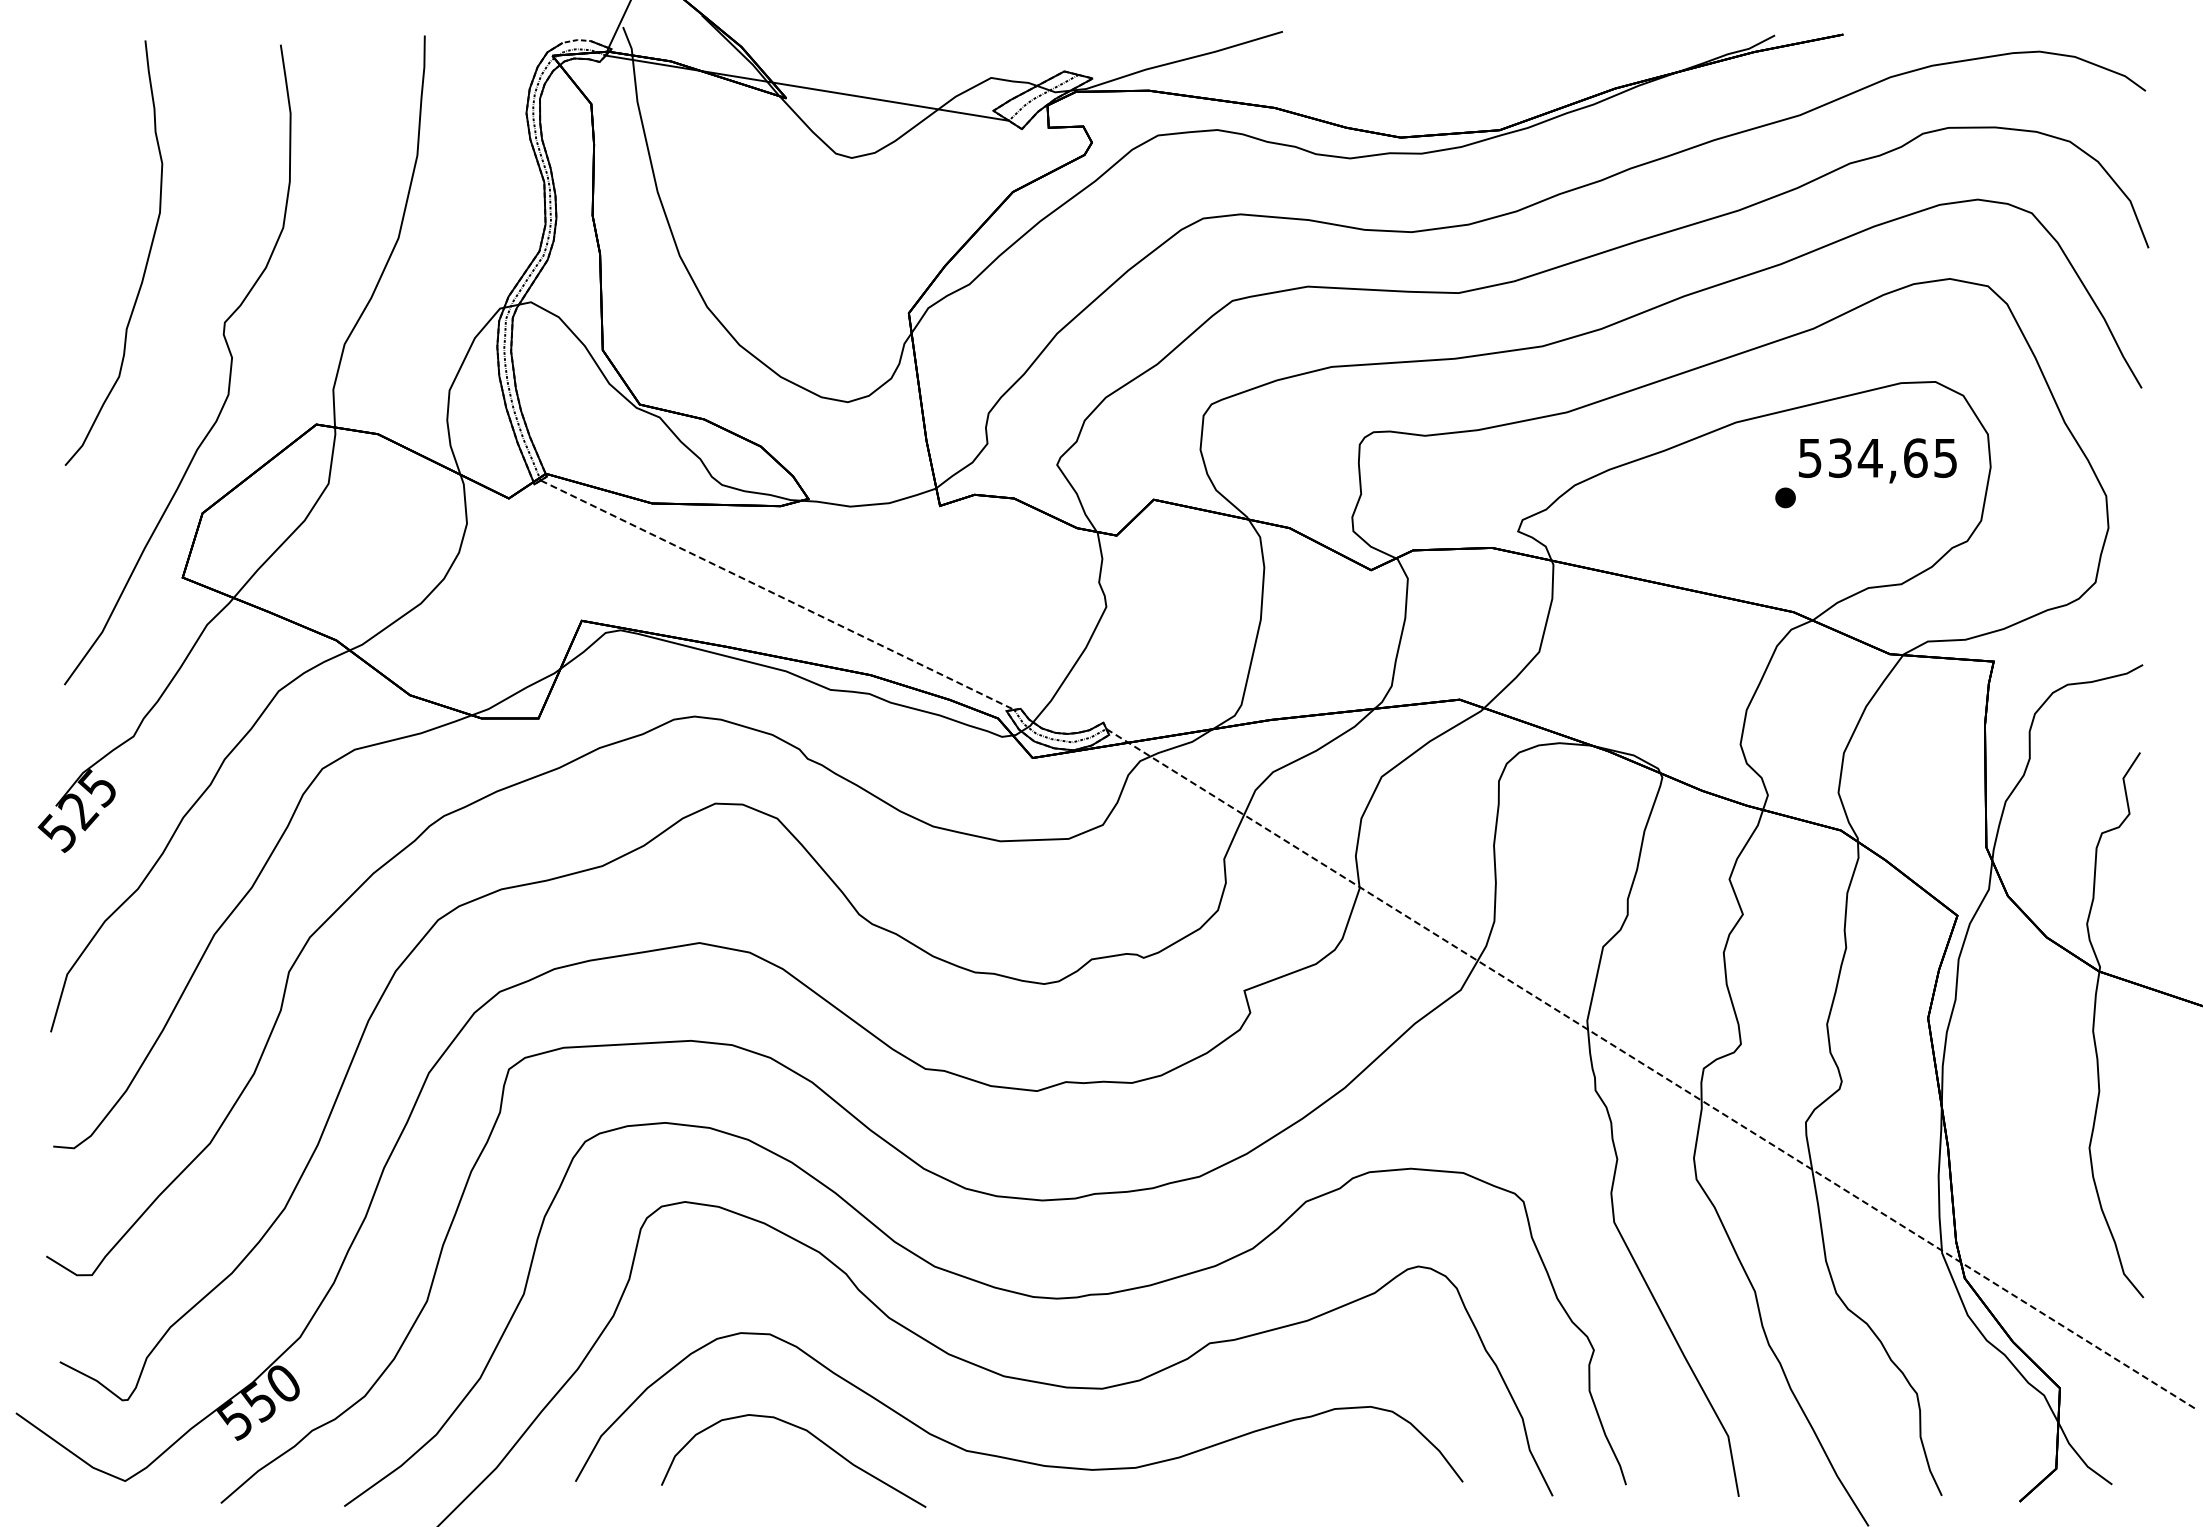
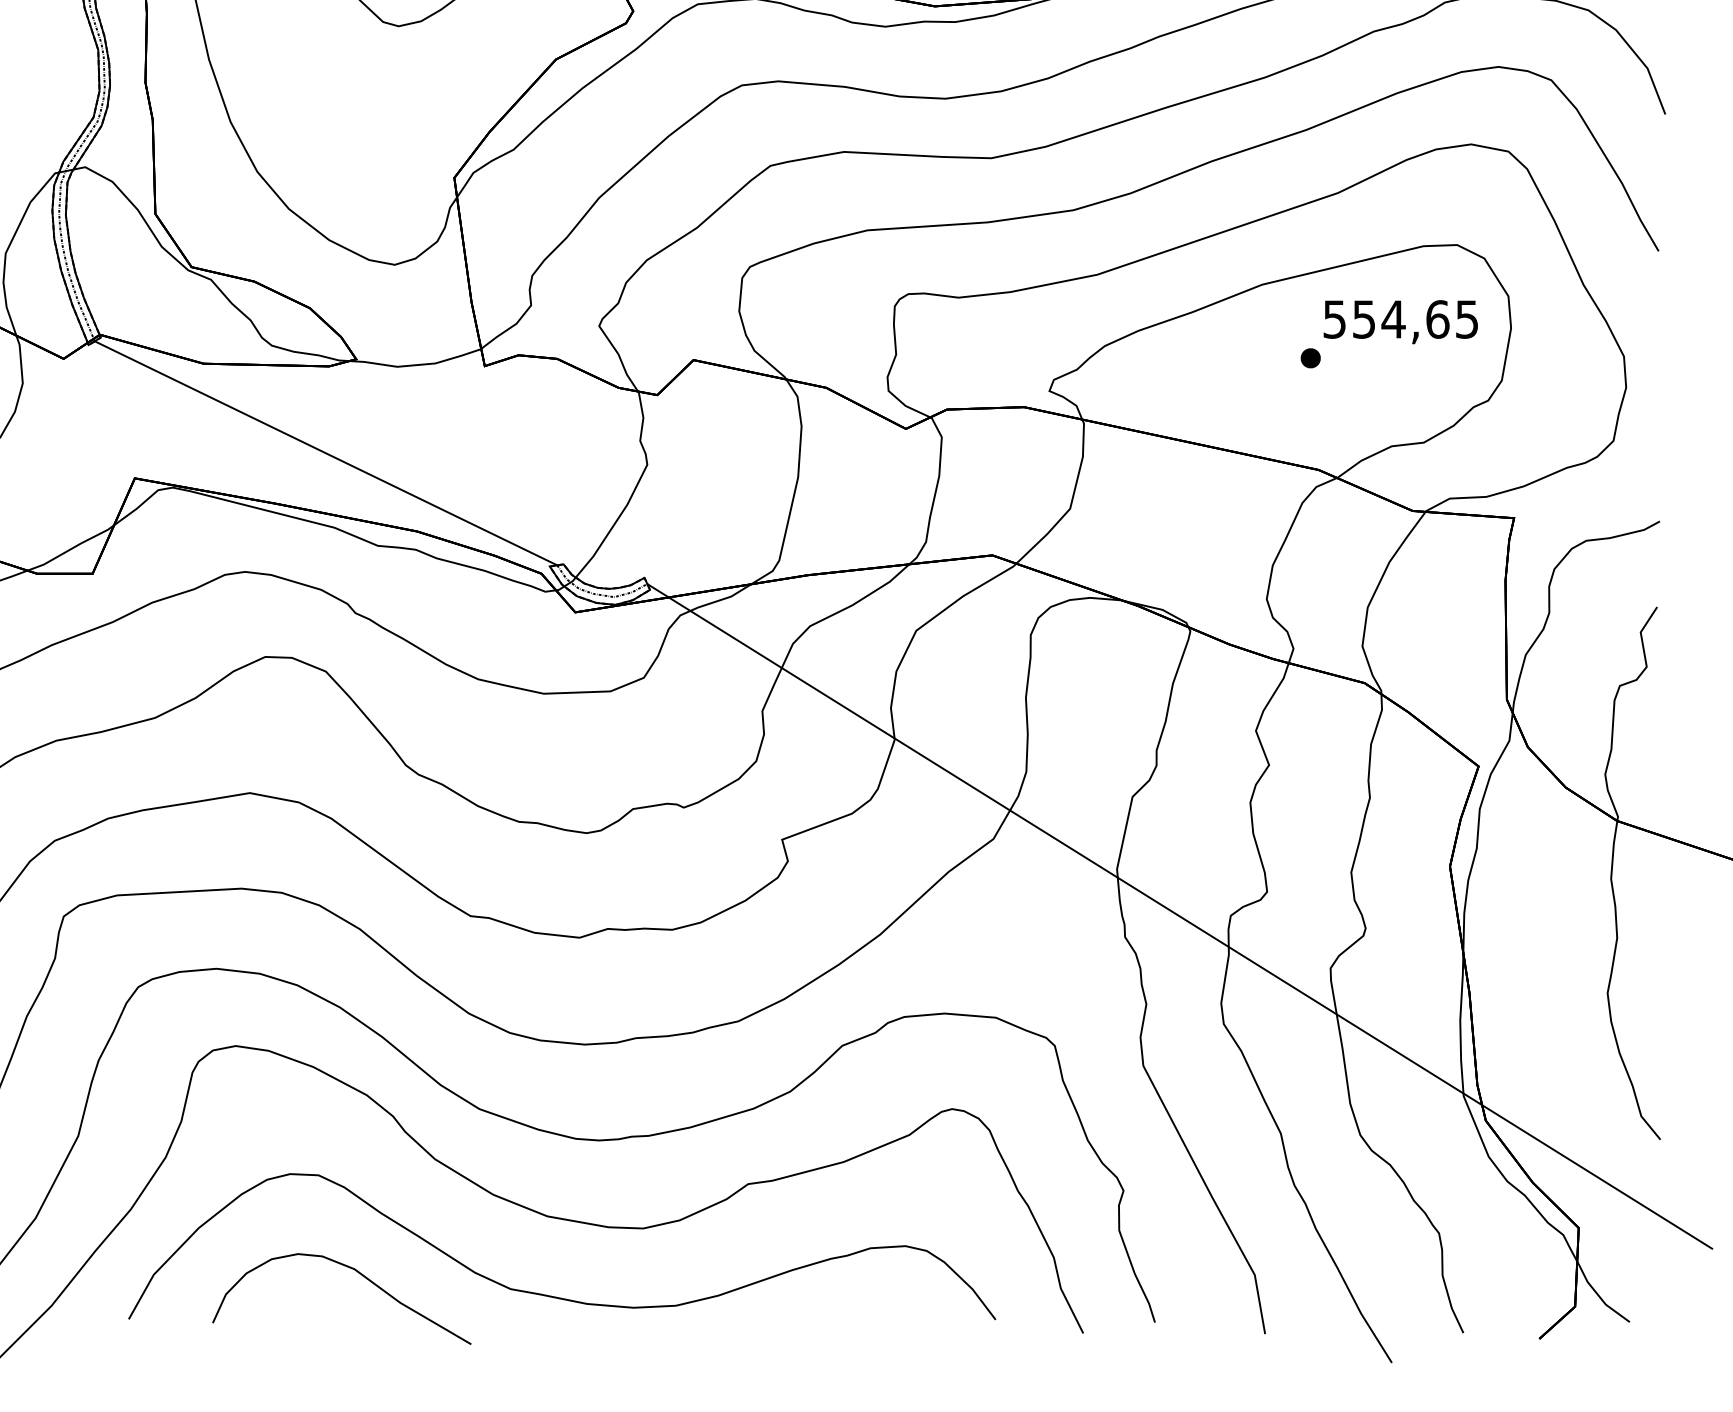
text: (1840, 457) -> (1364, 318), 534,65 -> 554,65
line: (777, 595) -> (326, 453), dashed -> solid
line: (1652, 1069) -> (1180, 916), dashed -> solid

